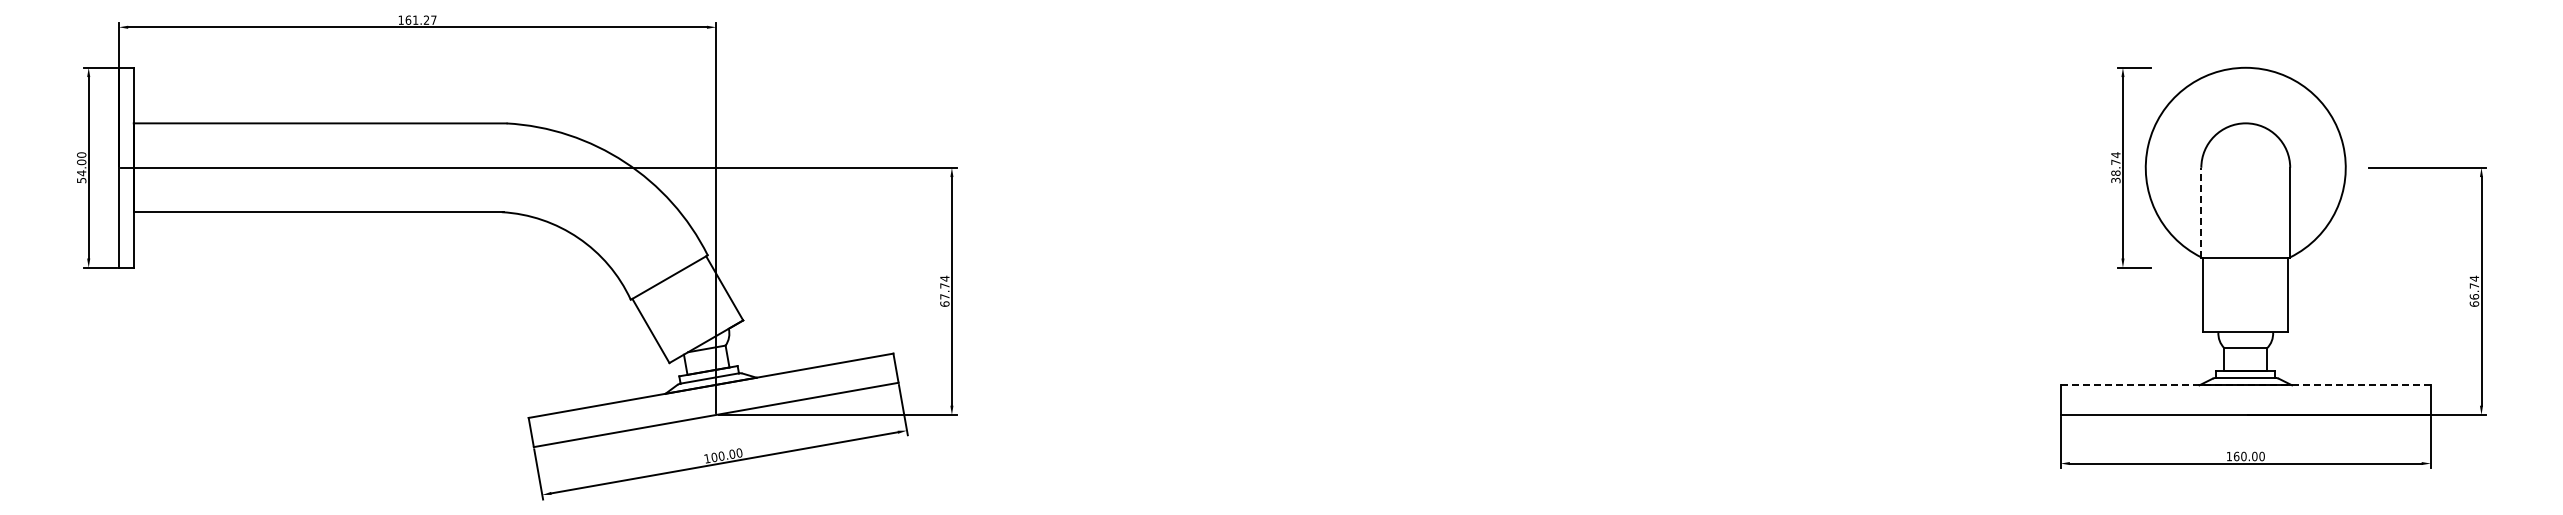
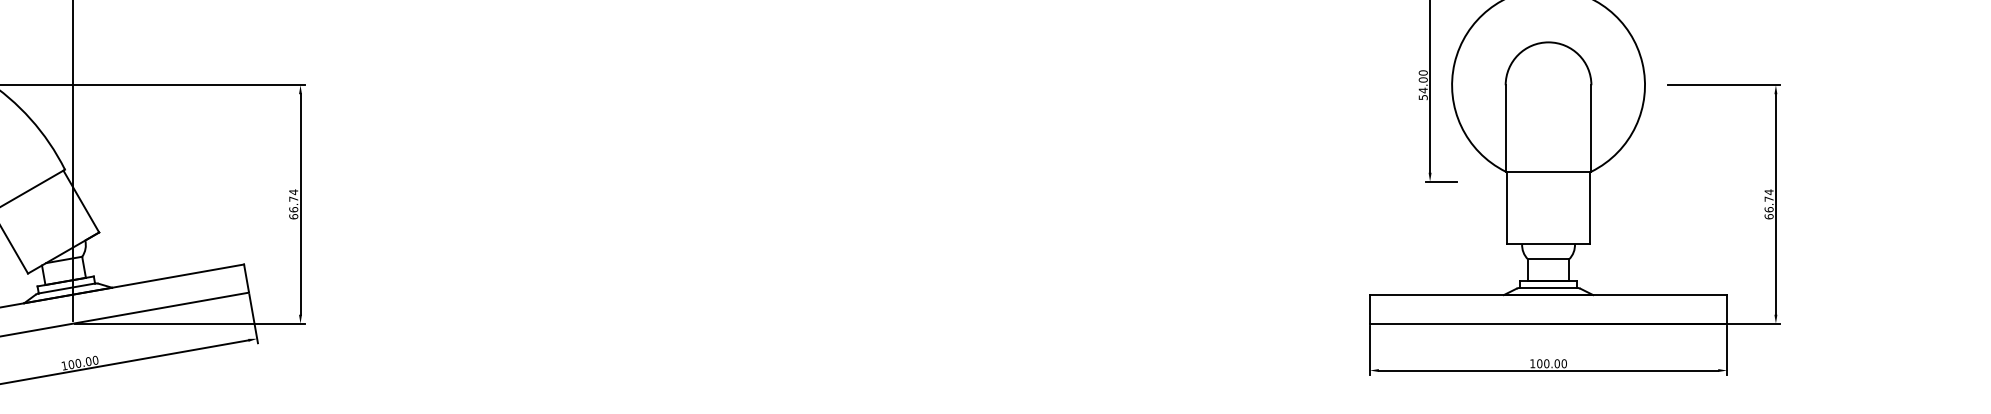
text: (2115, 167) -> (1422, 84), 38.74 -> 54.00
line: (2201, 212) -> (1505, 128), dashed -> solid
text: (944, 296) -> (293, 209), 67.74 -> 66.74
line: (2245, 385) -> (1548, 295), dashed -> solid
text: (2236, 455) -> (1539, 362), 160.00 -> 100.00

